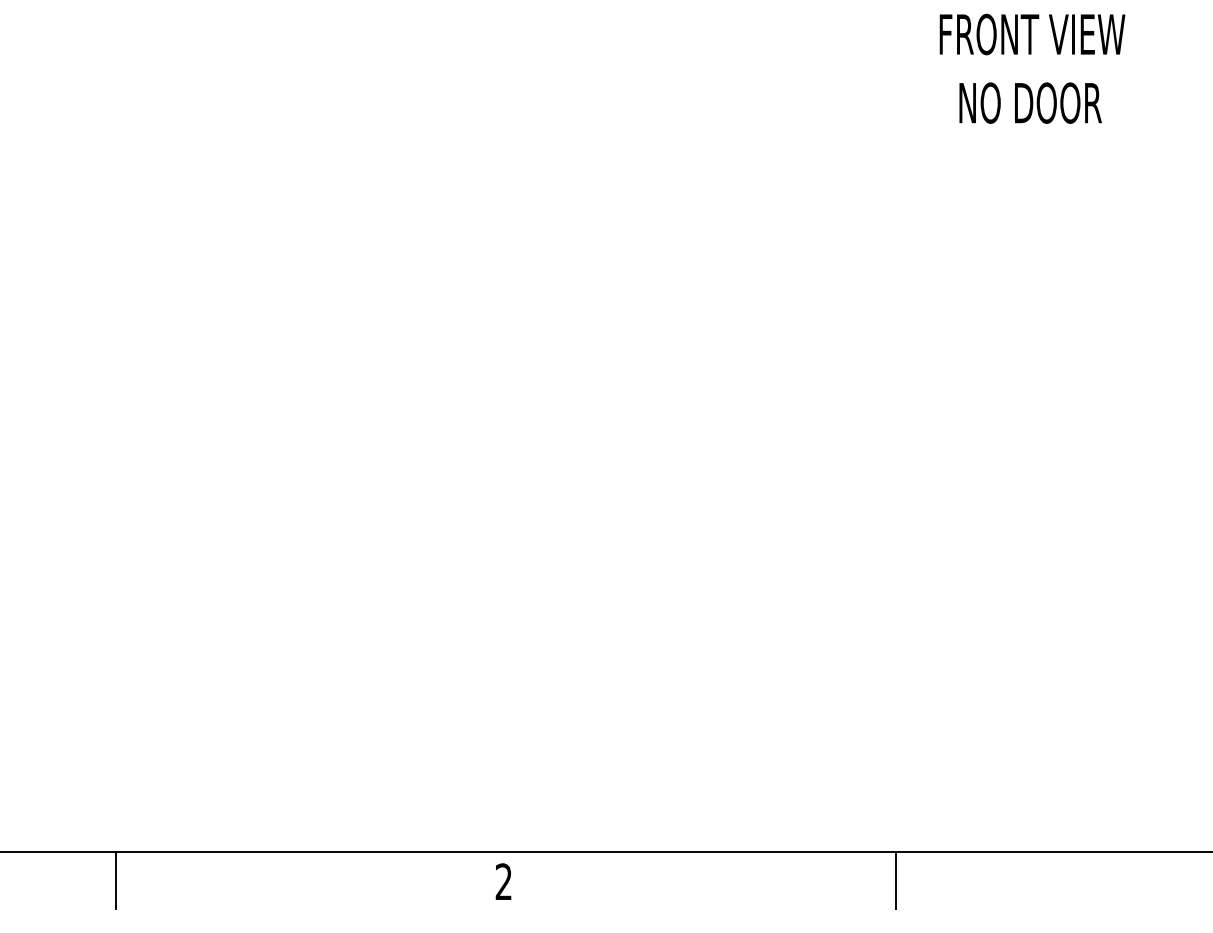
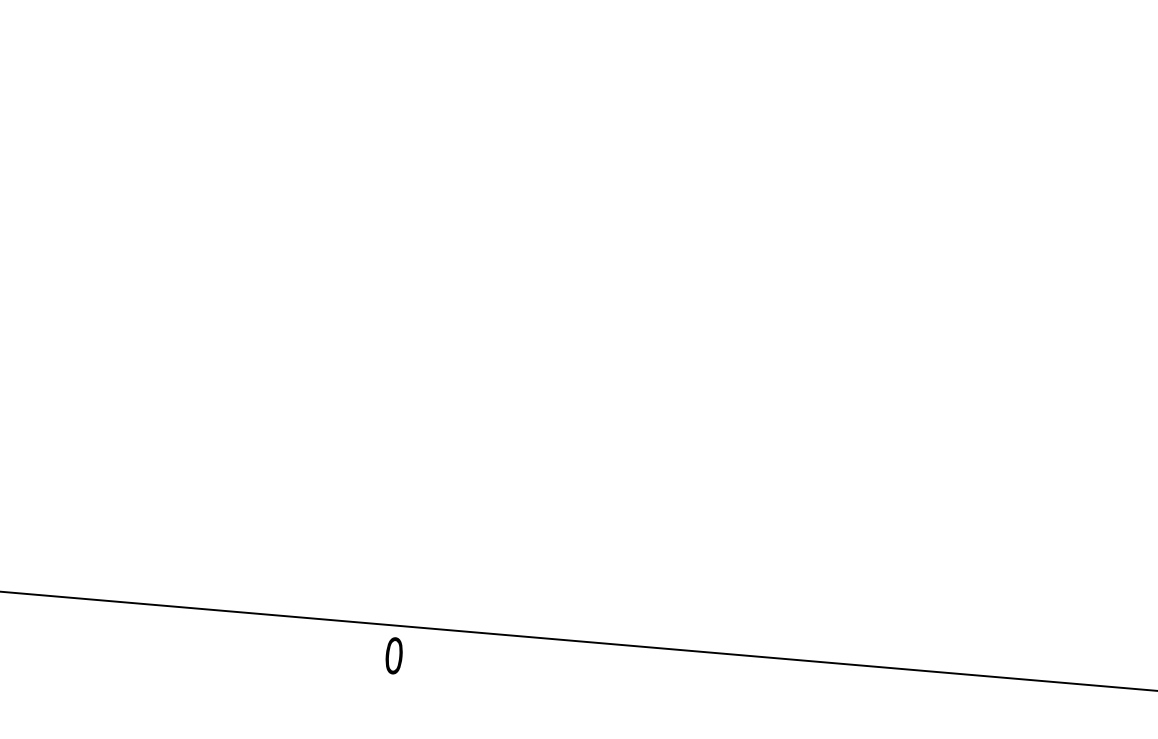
line: (116, 880) -> (8, 621), removed
line: (895, 880) -> (784, 687), removed
text: (503, 881) -> (393, 655), 2 -> 0

